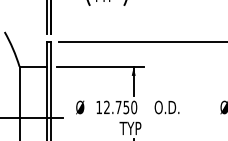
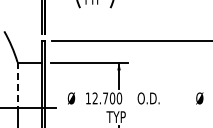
line: (19, 91) -> (17, 84), solid -> dashed
text: (126, 107) -> (112, 98), 12.750 -> 12.700

